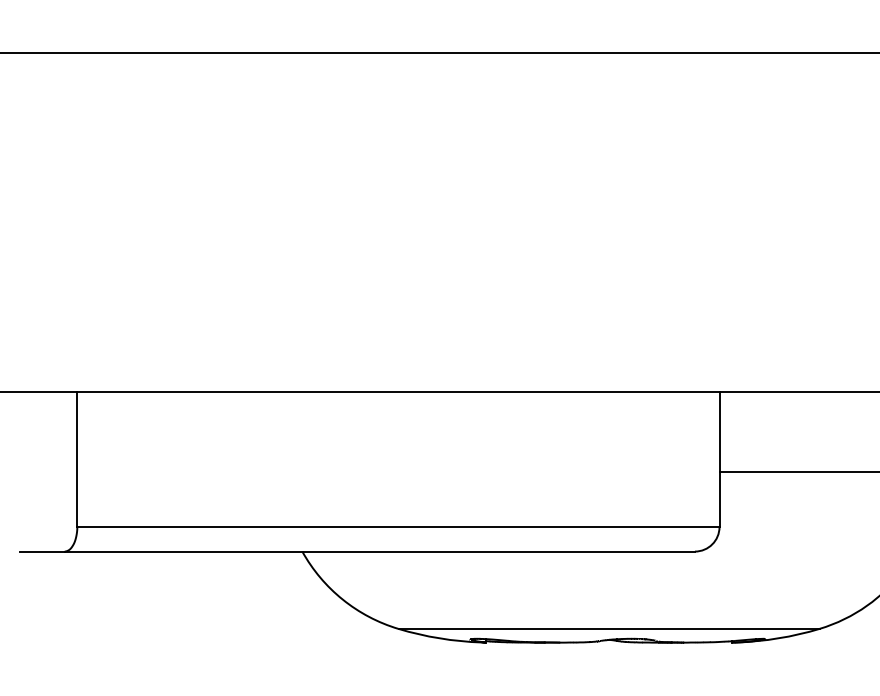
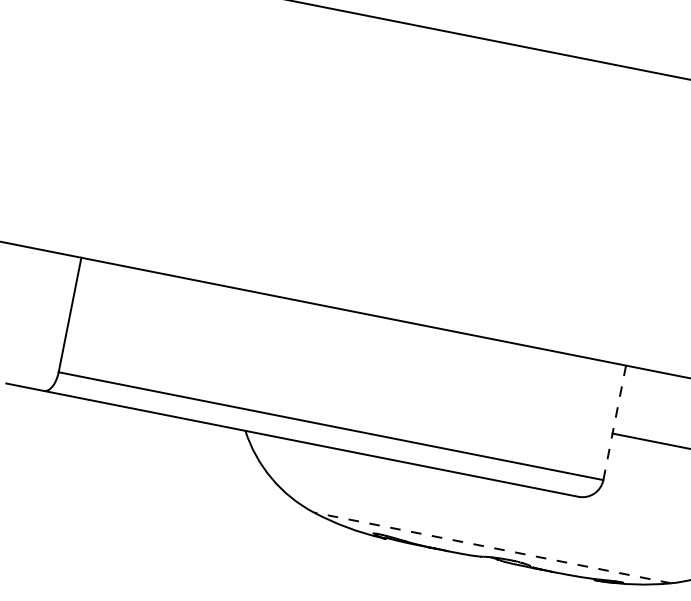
line: (719, 460) -> (614, 423), solid -> dashed
line: (609, 628) -> (493, 547), solid -> dashed

